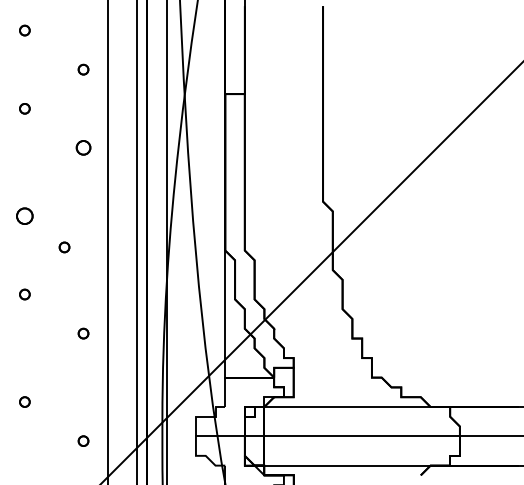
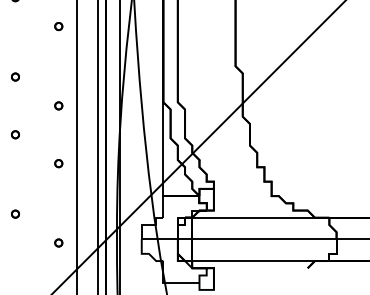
part: (83, 147) -> (58, 26), size x0.71
part: (24, 216) -> (15, 77), size x0.62
part: (64, 247) -> (58, 105), moved

